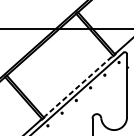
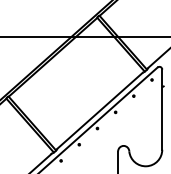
line: (77, 87) -> (99, 111), dashed -> solid

